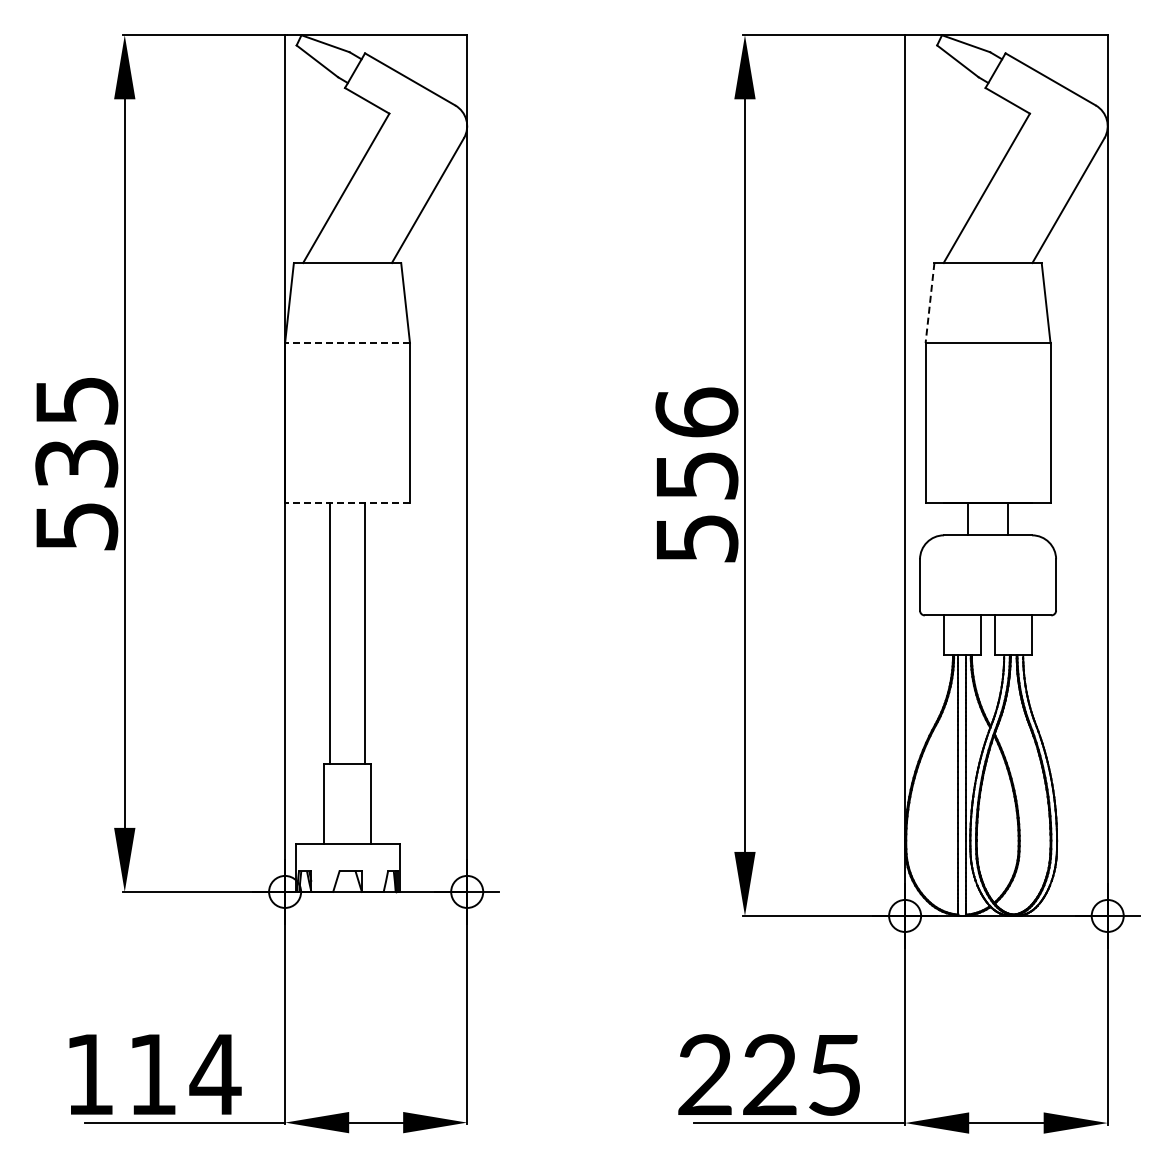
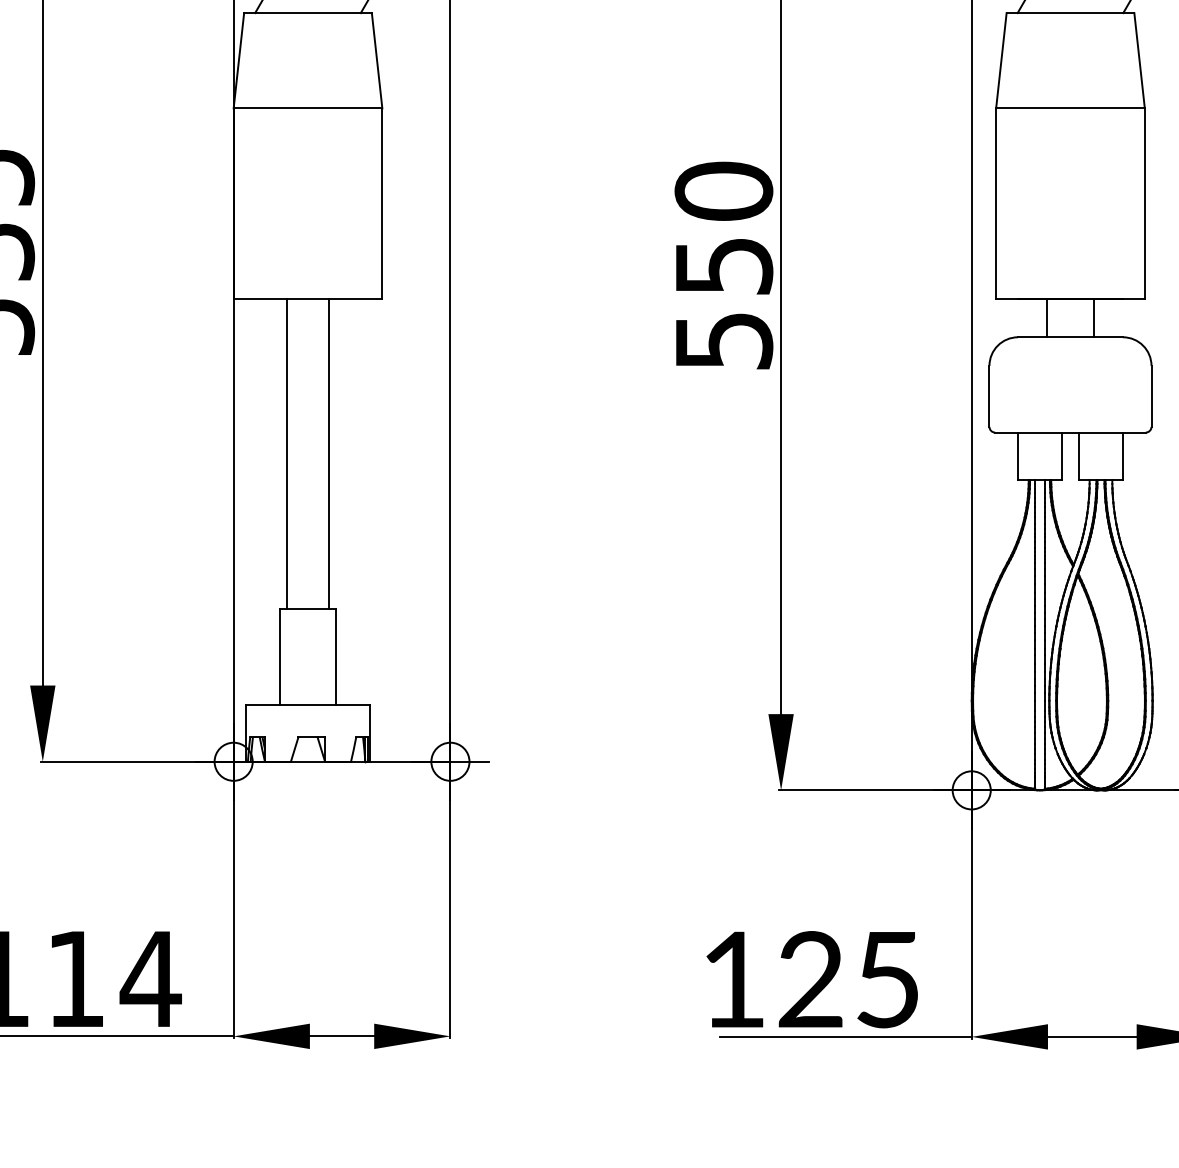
line: (929, 303) -> (1000, 61), dashed -> solid
line: (347, 343) -> (307, 108), dashed -> solid
text: (696, 412) -> (723, 191), 556 -> 550
line: (347, 503) -> (307, 299), dashed -> solid
text: (704, 1074) -> (732, 979), 225 -> 125

